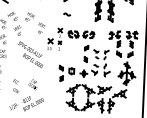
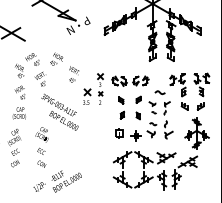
curve: (66, 14) -> (159, 92), moved
part: (61, 73) -> (121, 107), moved
text: (32, 84) -> (41, 134), moved

